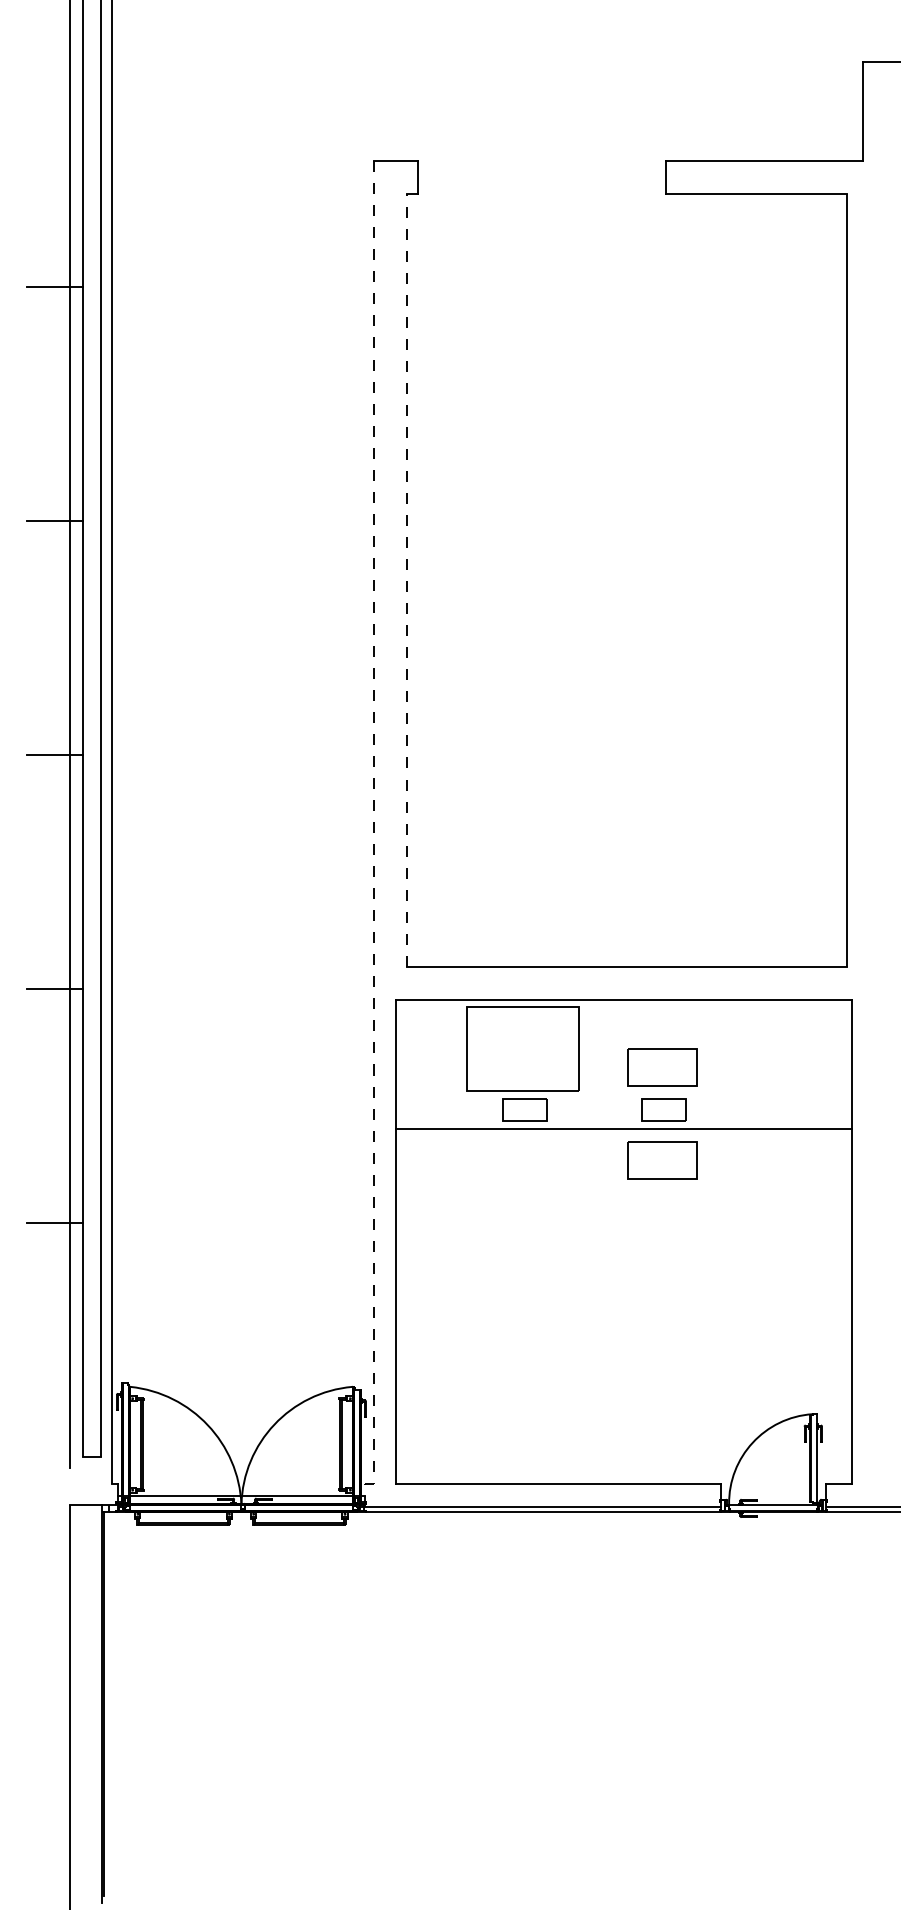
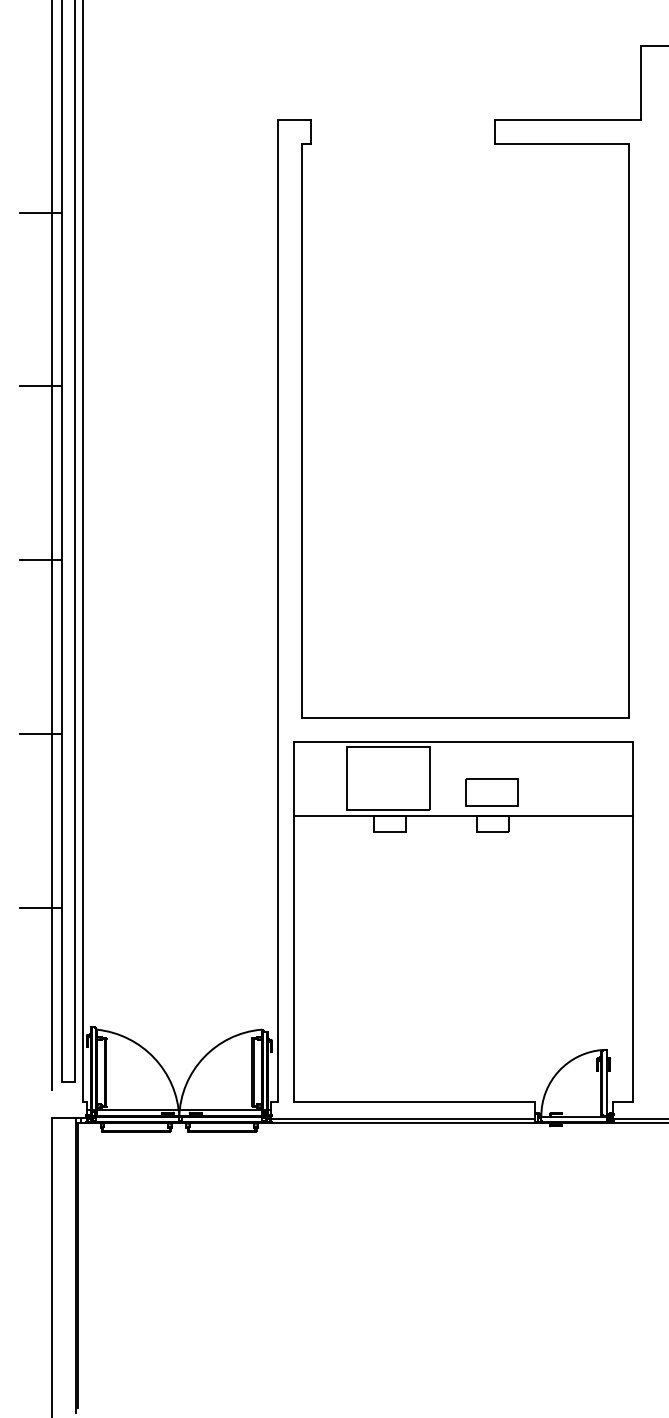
line: (407, 580) -> (302, 430), dashed -> solid
line: (374, 842) -> (278, 625), dashed -> solid
line: (624, 1129) -> (463, 816), moved
part: (662, 1160) -> (491, 861), removed

